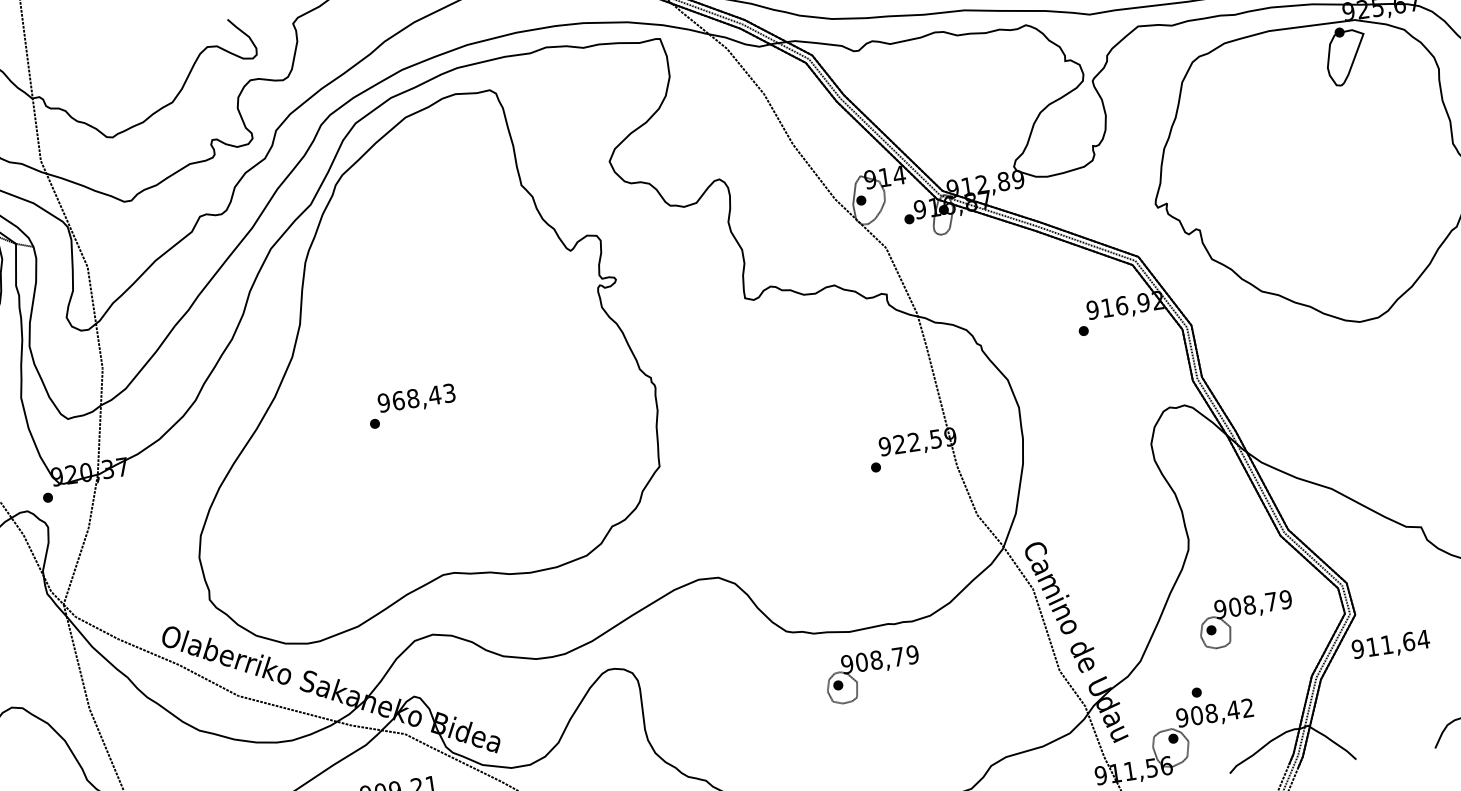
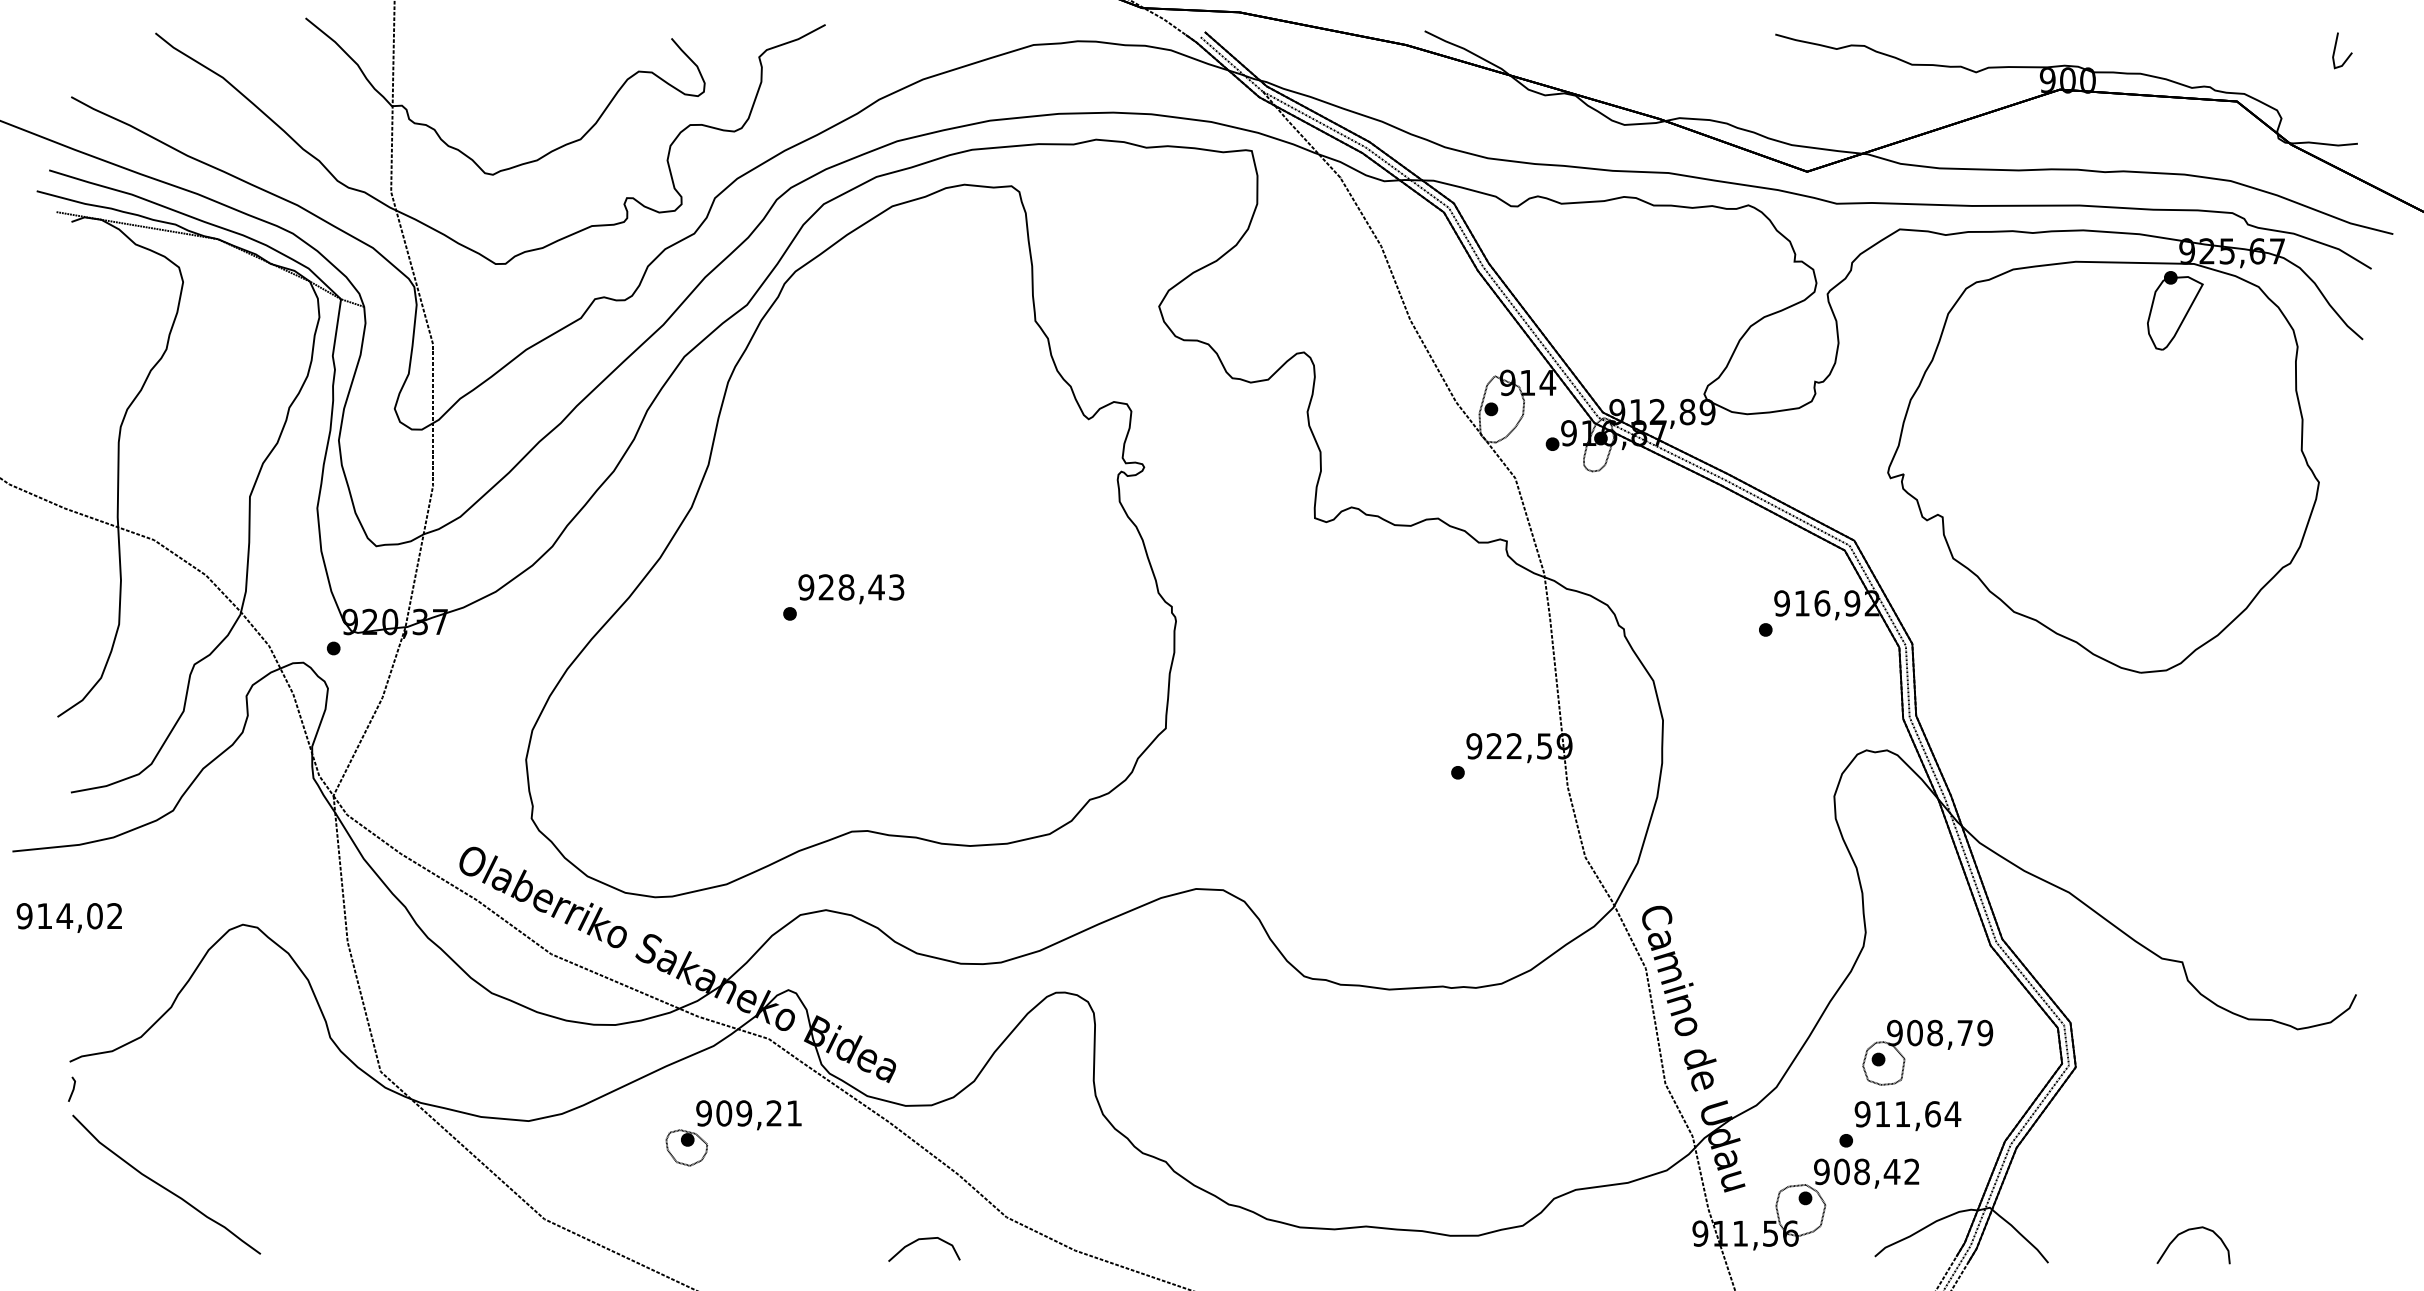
text: (398, 400) -> (826, 587), 968,43 -> 928,43
text: (1390, 646) -> (1907, 1116), moved
part: (874, 669) -> (1415, 1045), removed

